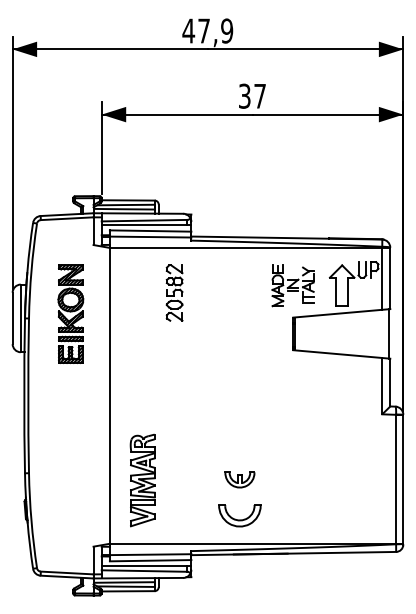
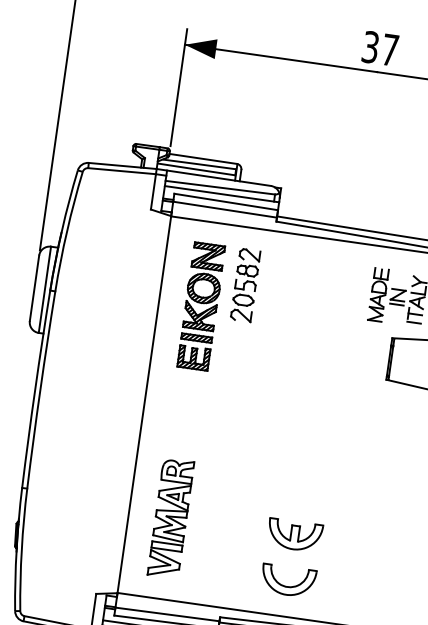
part: (70, 313) -> (200, 305), moved
part: (239, 479) -> (294, 534), size x1.43

